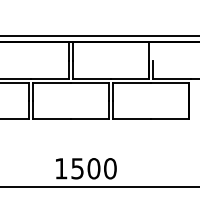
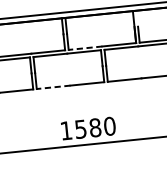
line: (91, 78) -> (85, 48), solid -> dashed
line: (51, 118) -> (53, 87), solid -> dashed
text: (93, 168) -> (94, 127), 1500 -> 1580

